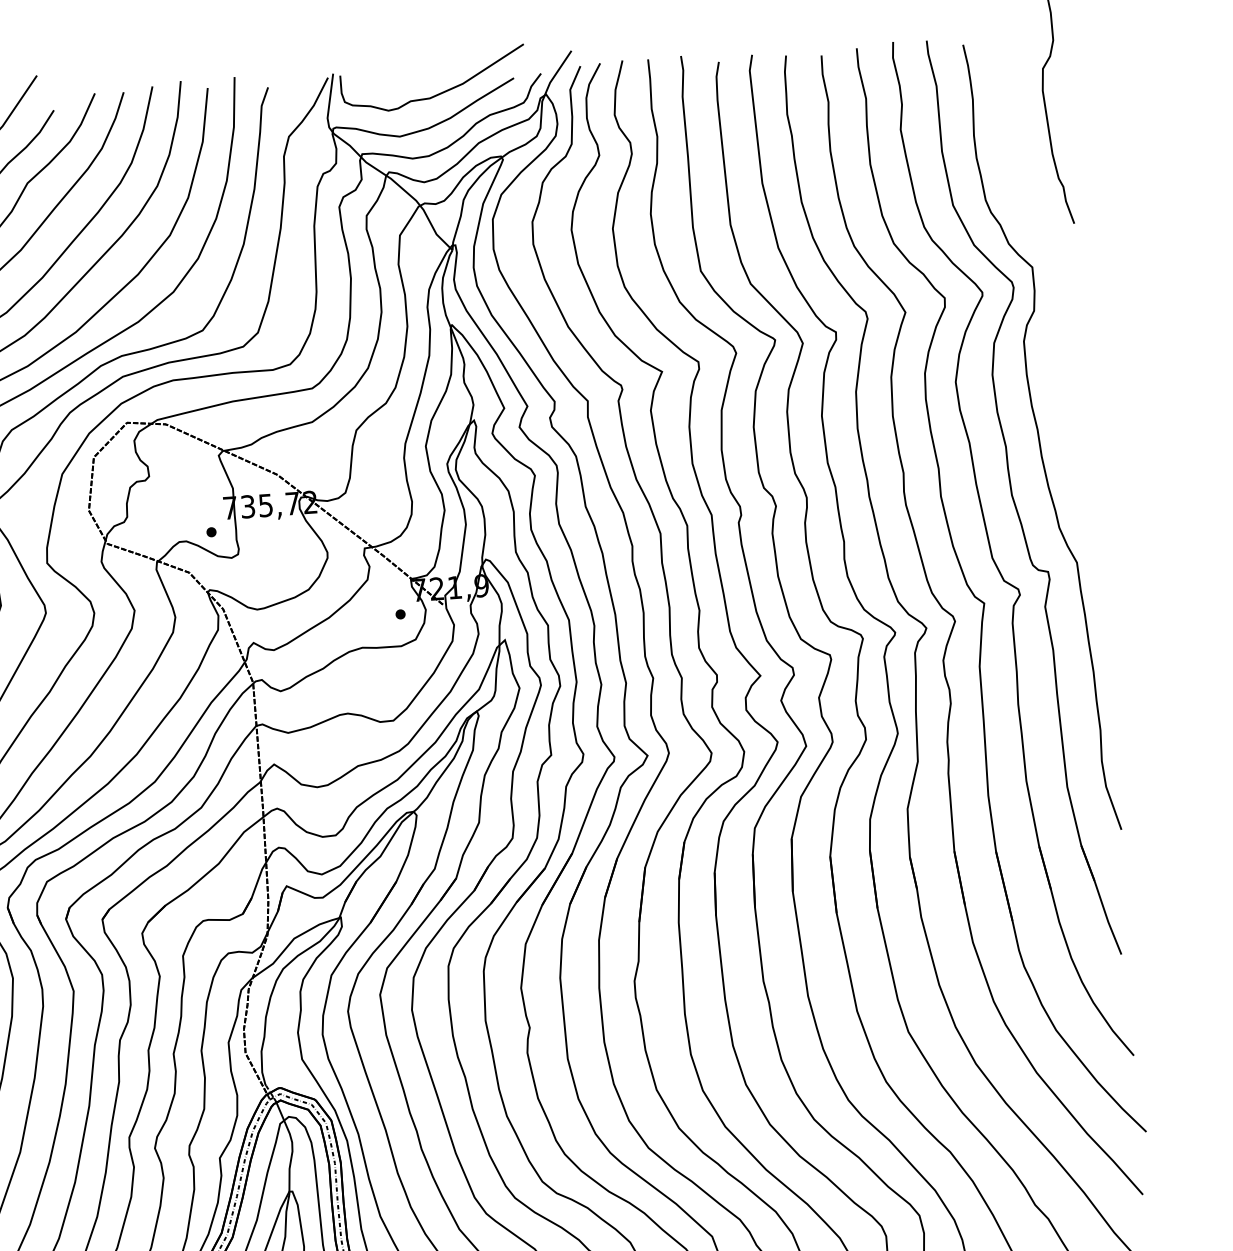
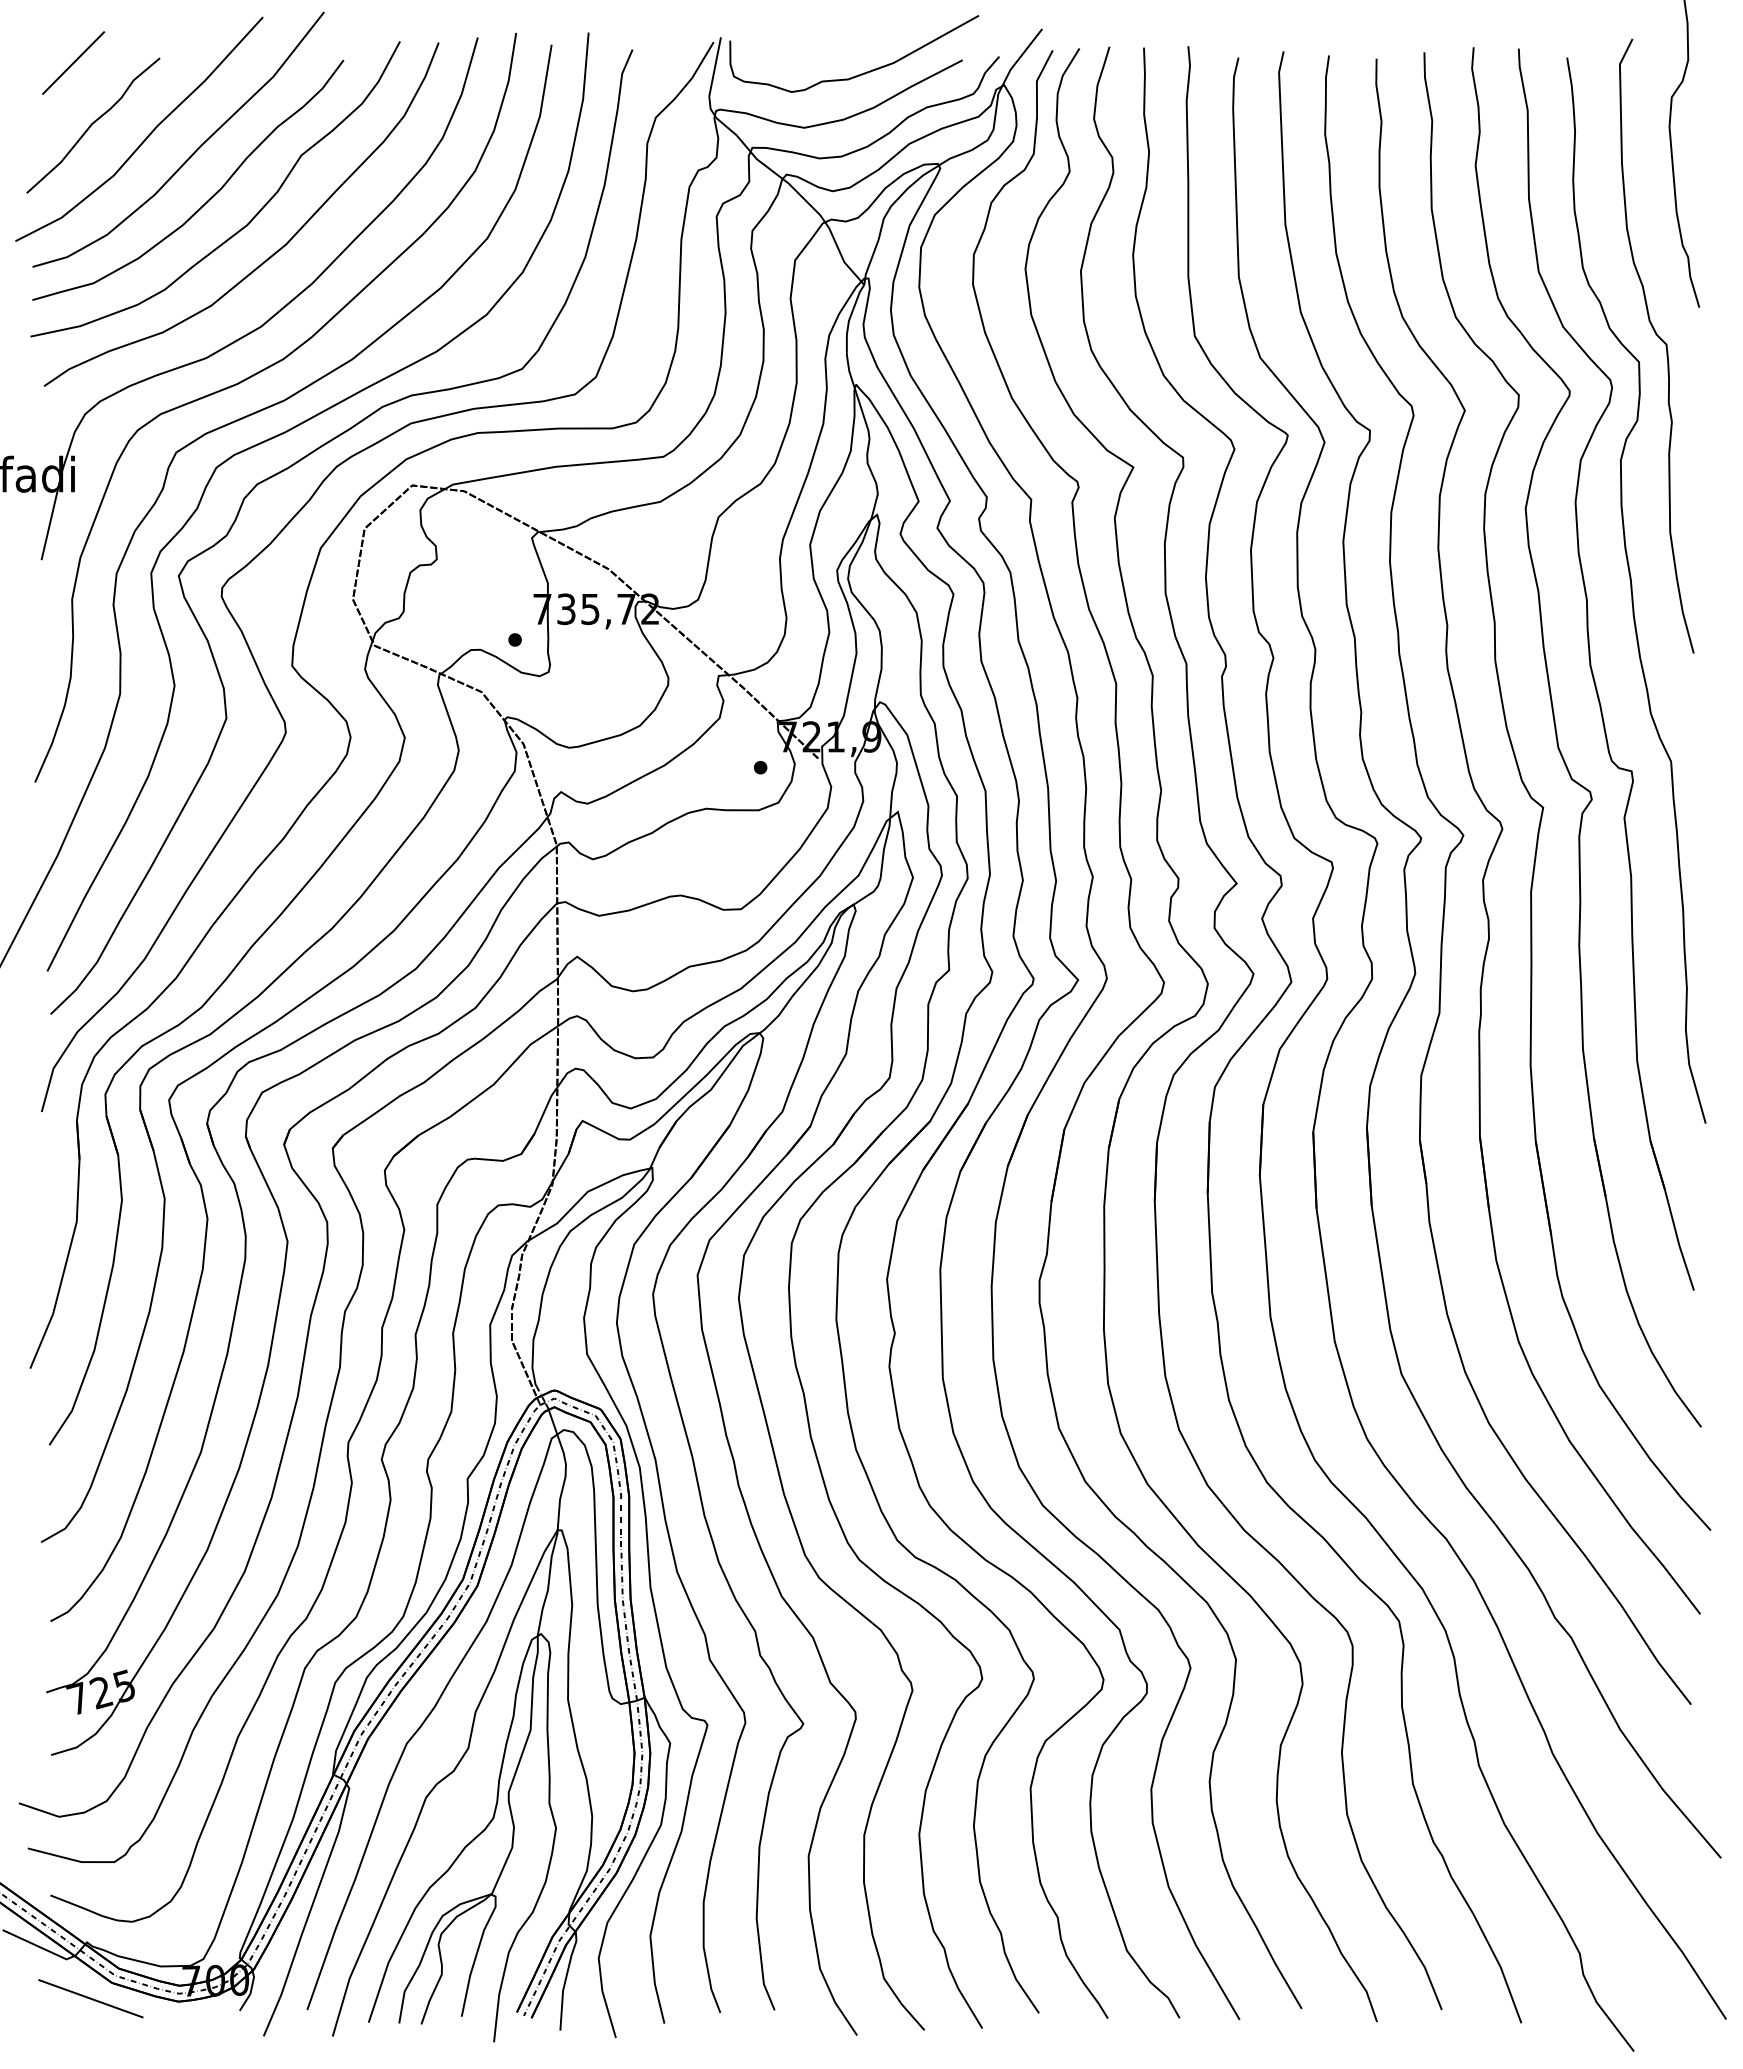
curve: (1047, 250) -> (1661, 340), added

